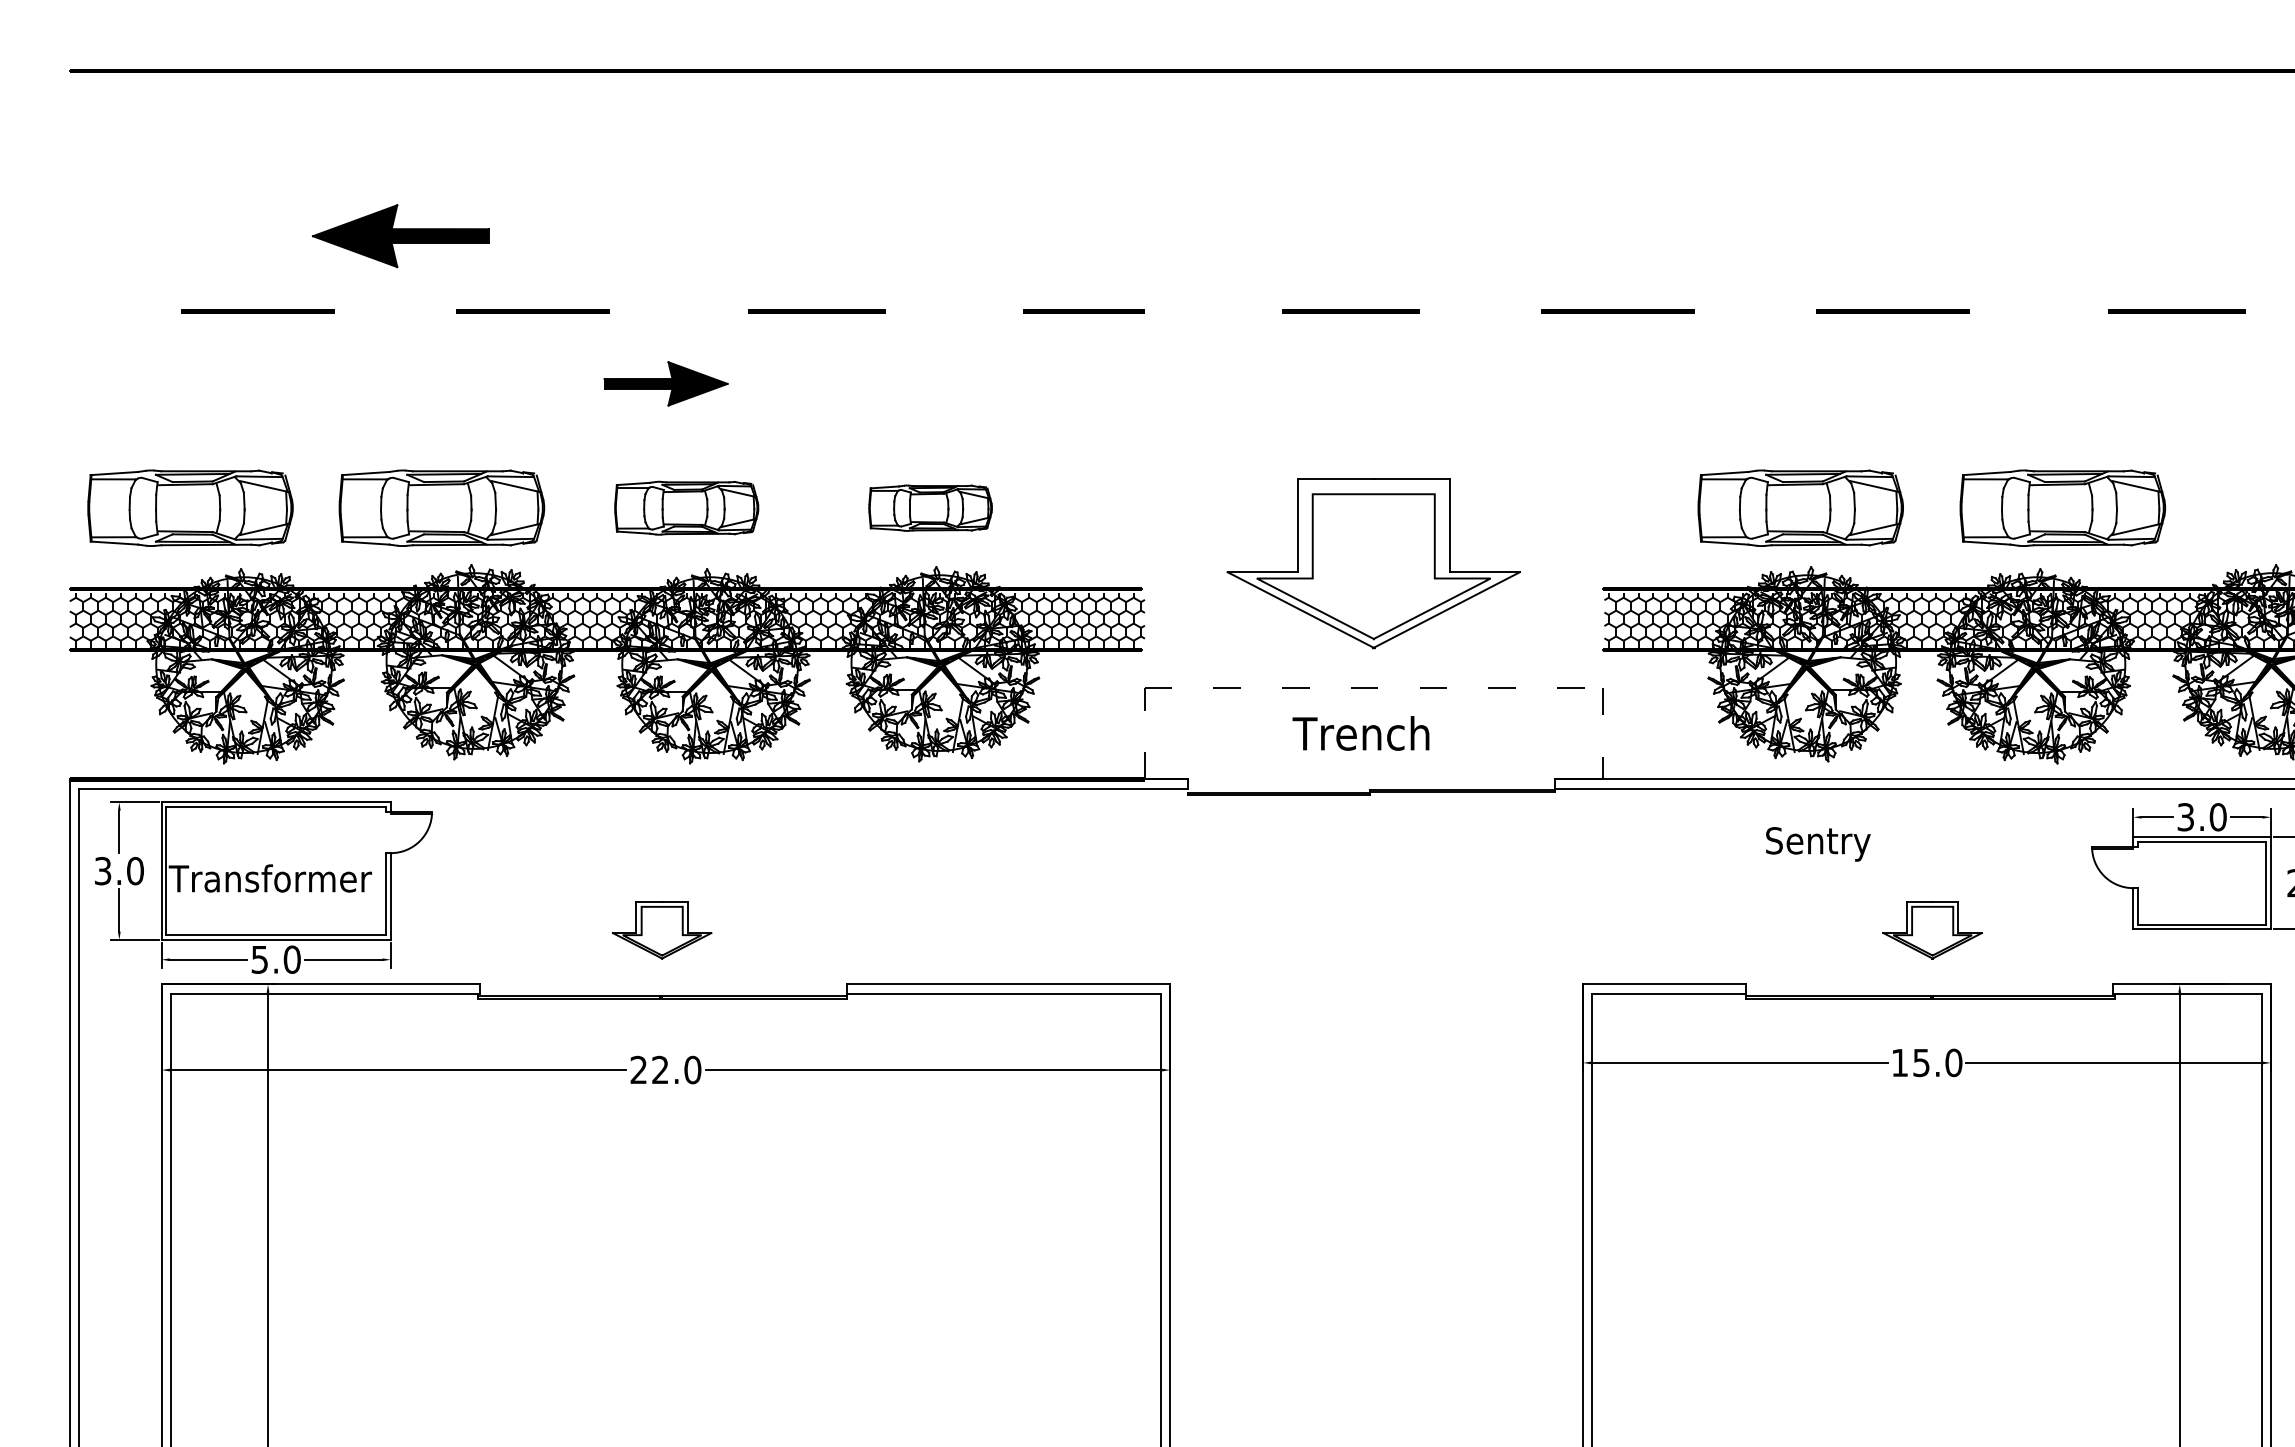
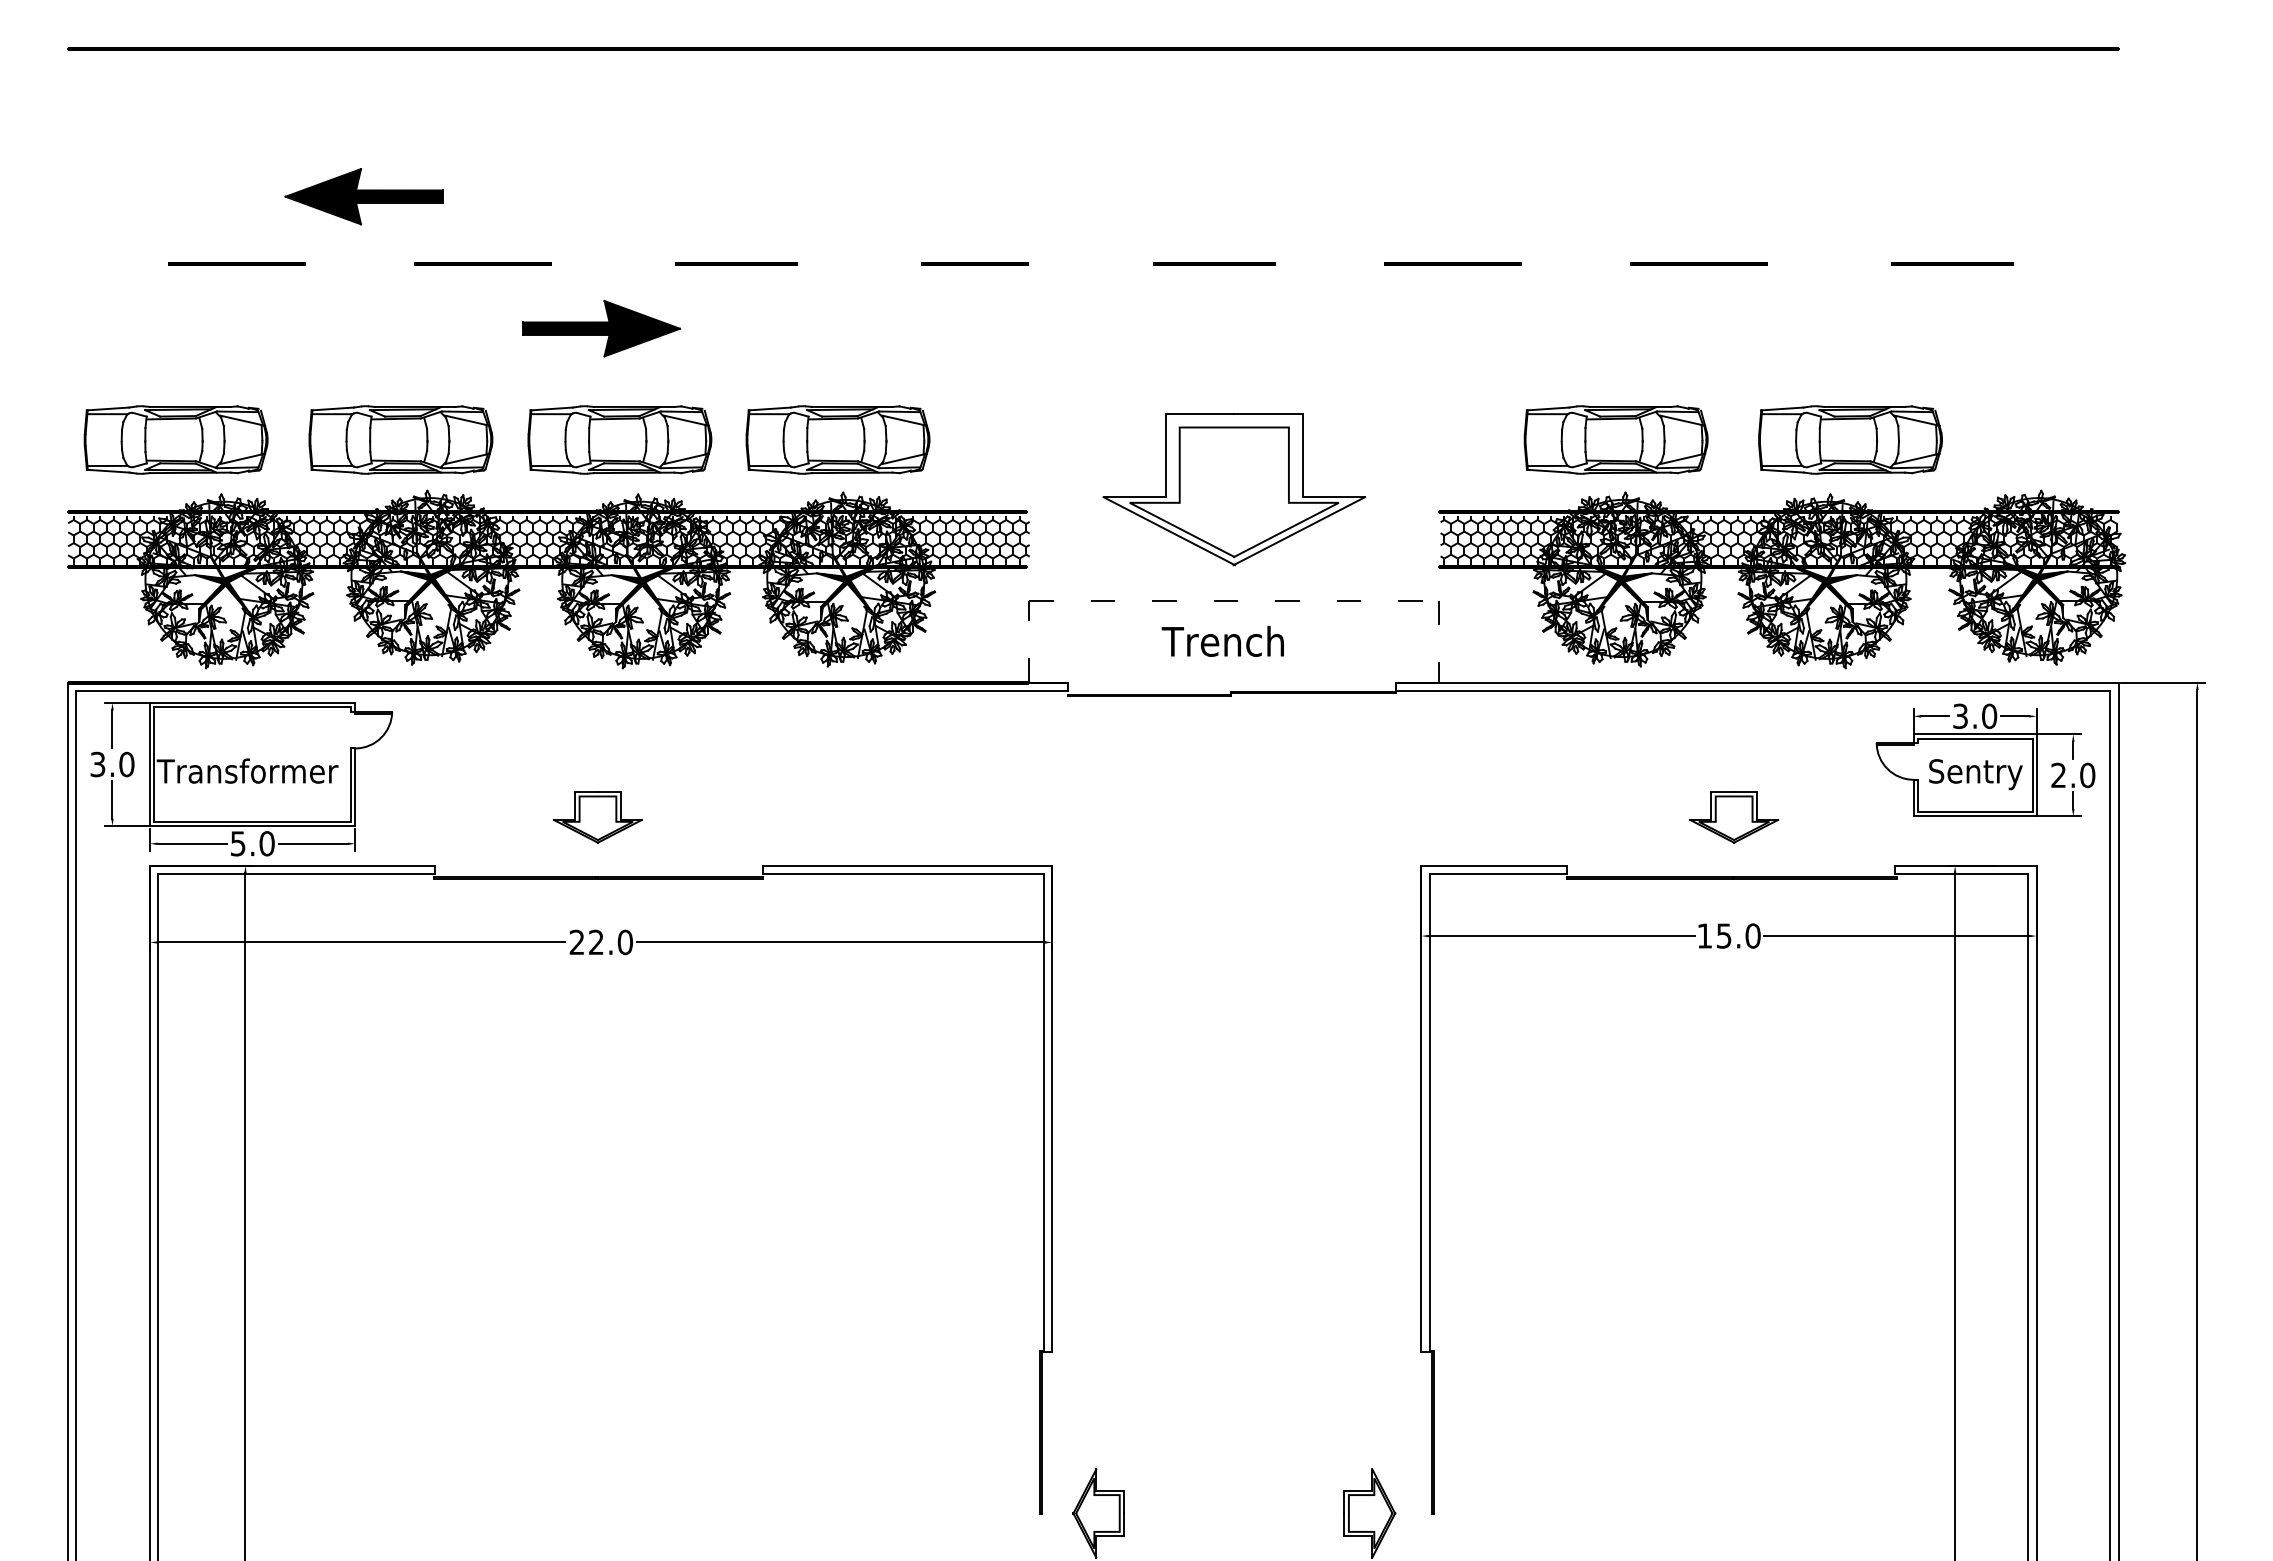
part: (666, 383) -> (601, 328), size x1.43
part: (686, 507) -> (619, 439), size x1.43
part: (930, 507) -> (837, 439), size x1.67
text: (1817, 844) -> (1975, 774), moved

